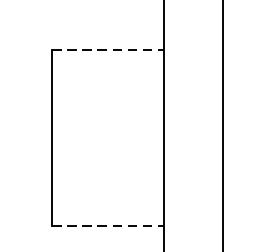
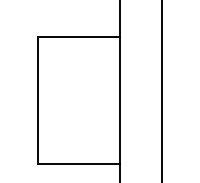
line: (107, 50) -> (78, 36), dashed -> solid
line: (107, 226) -> (78, 164), dashed -> solid

